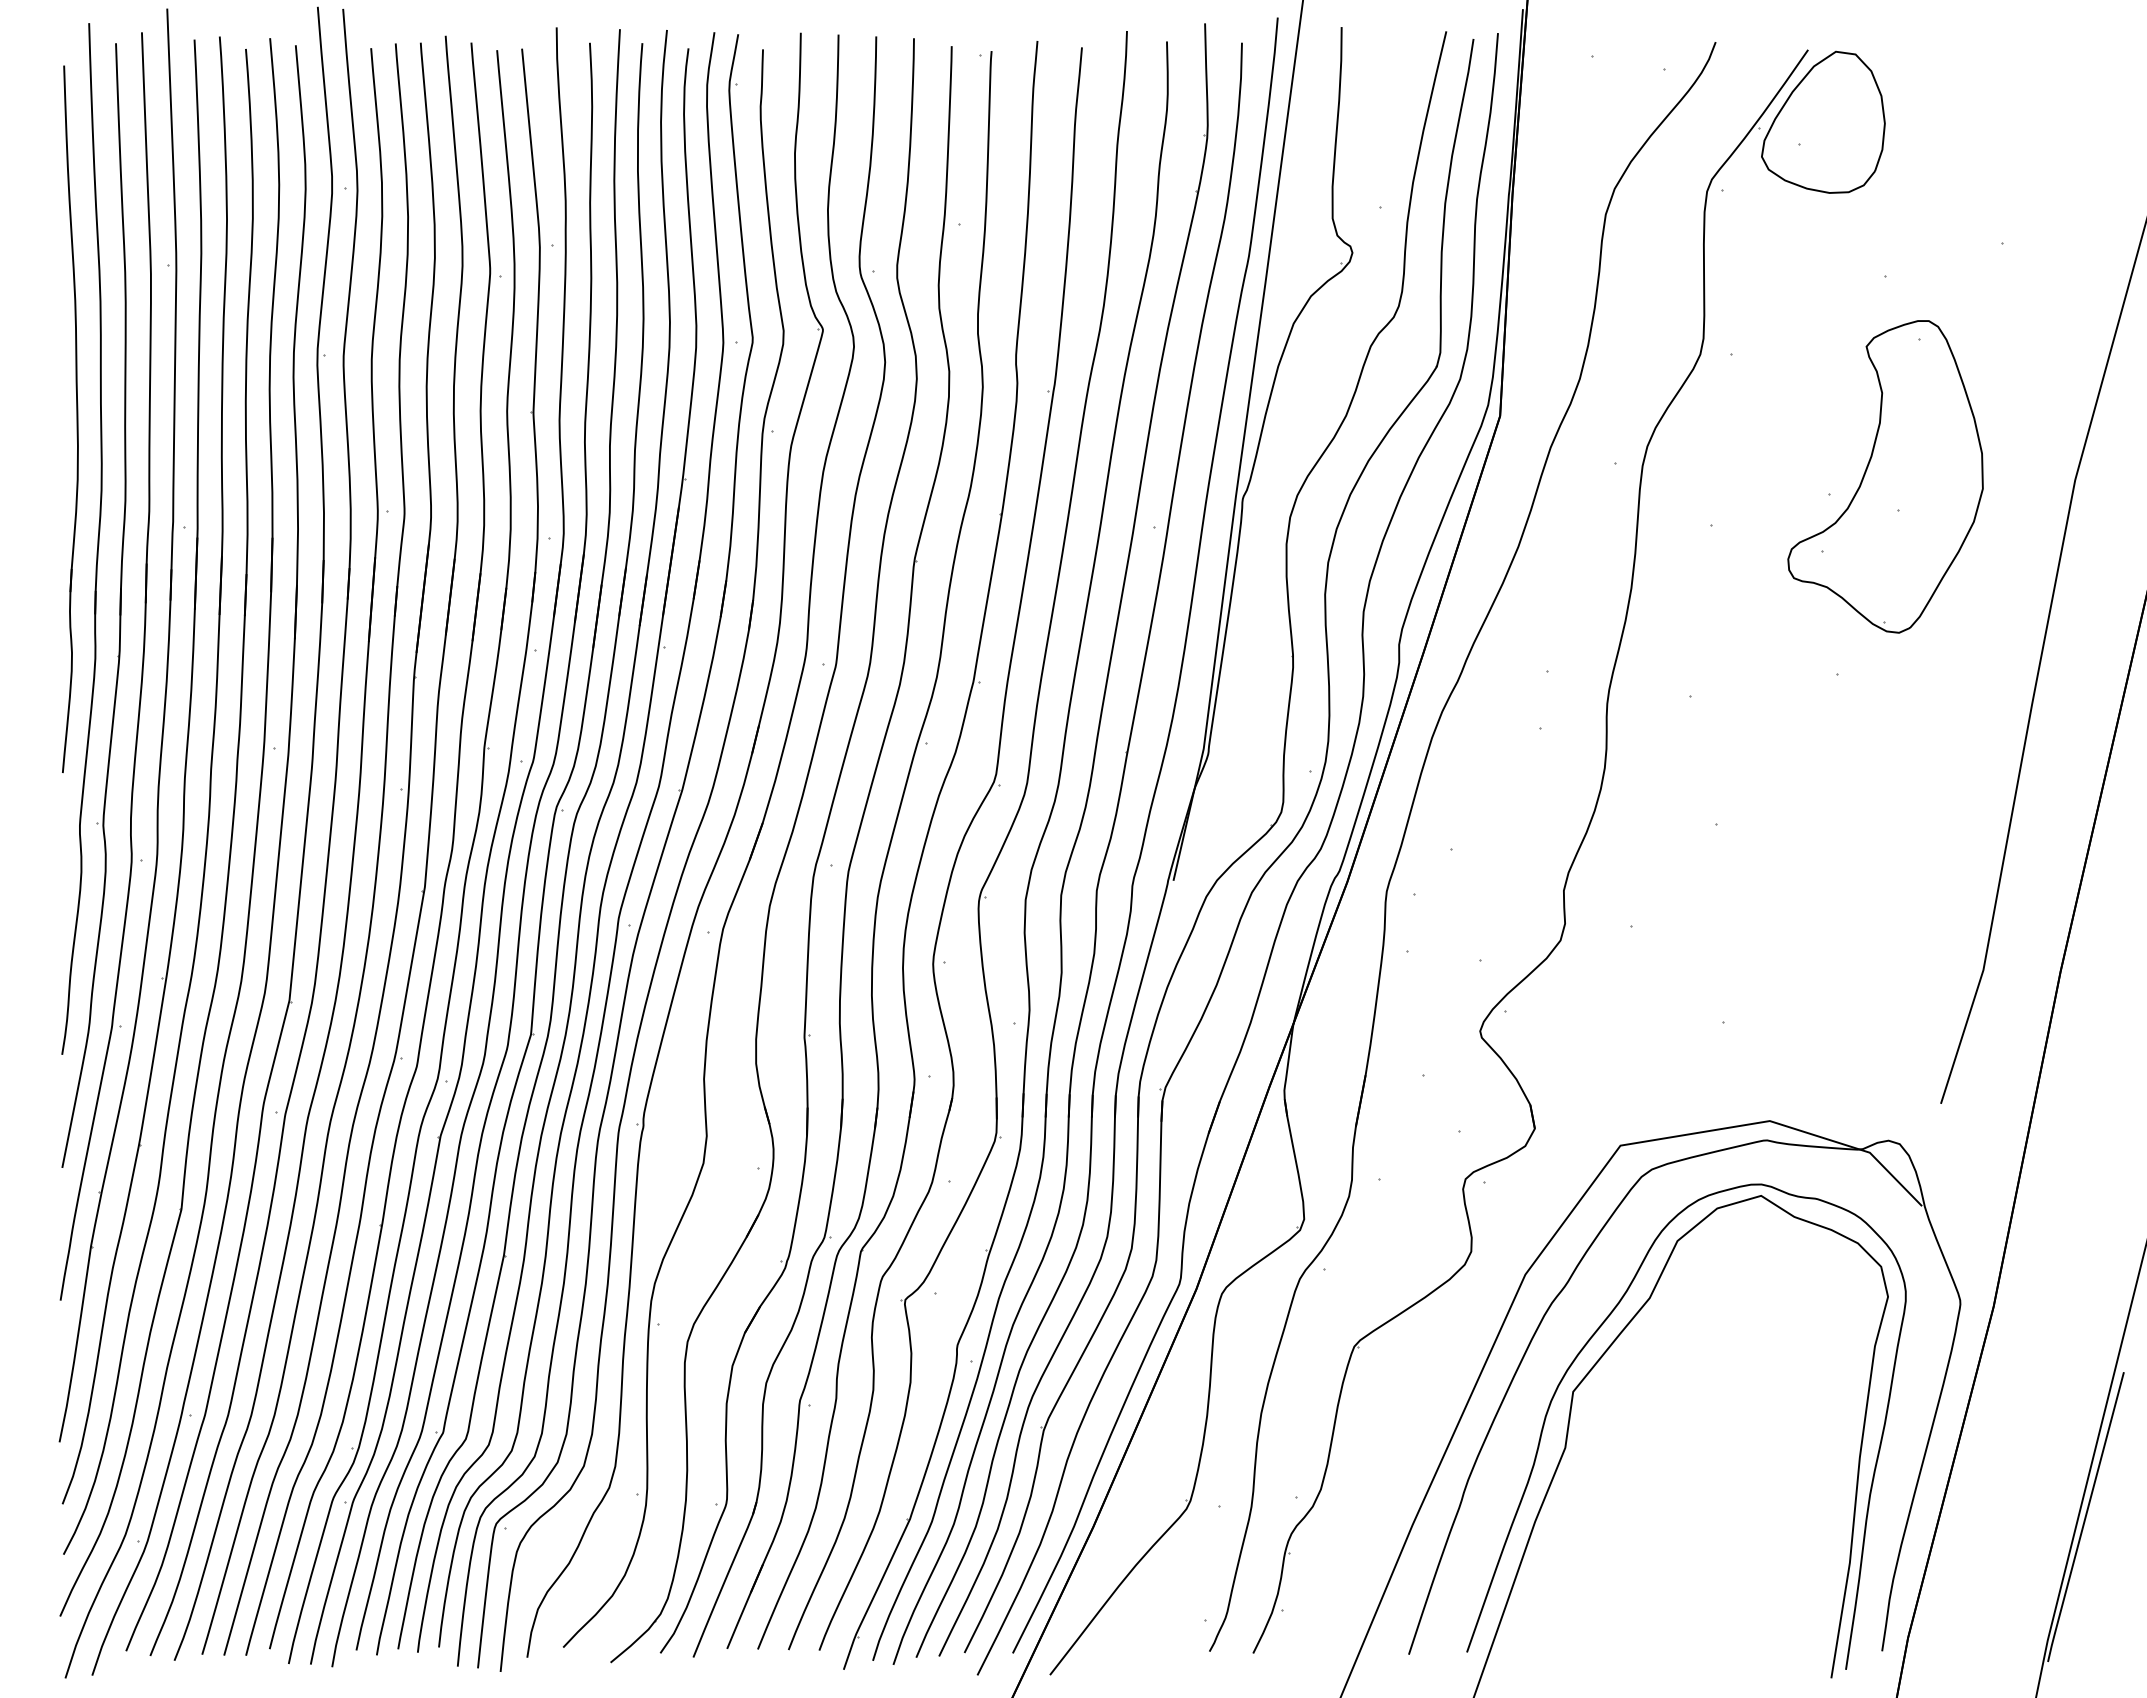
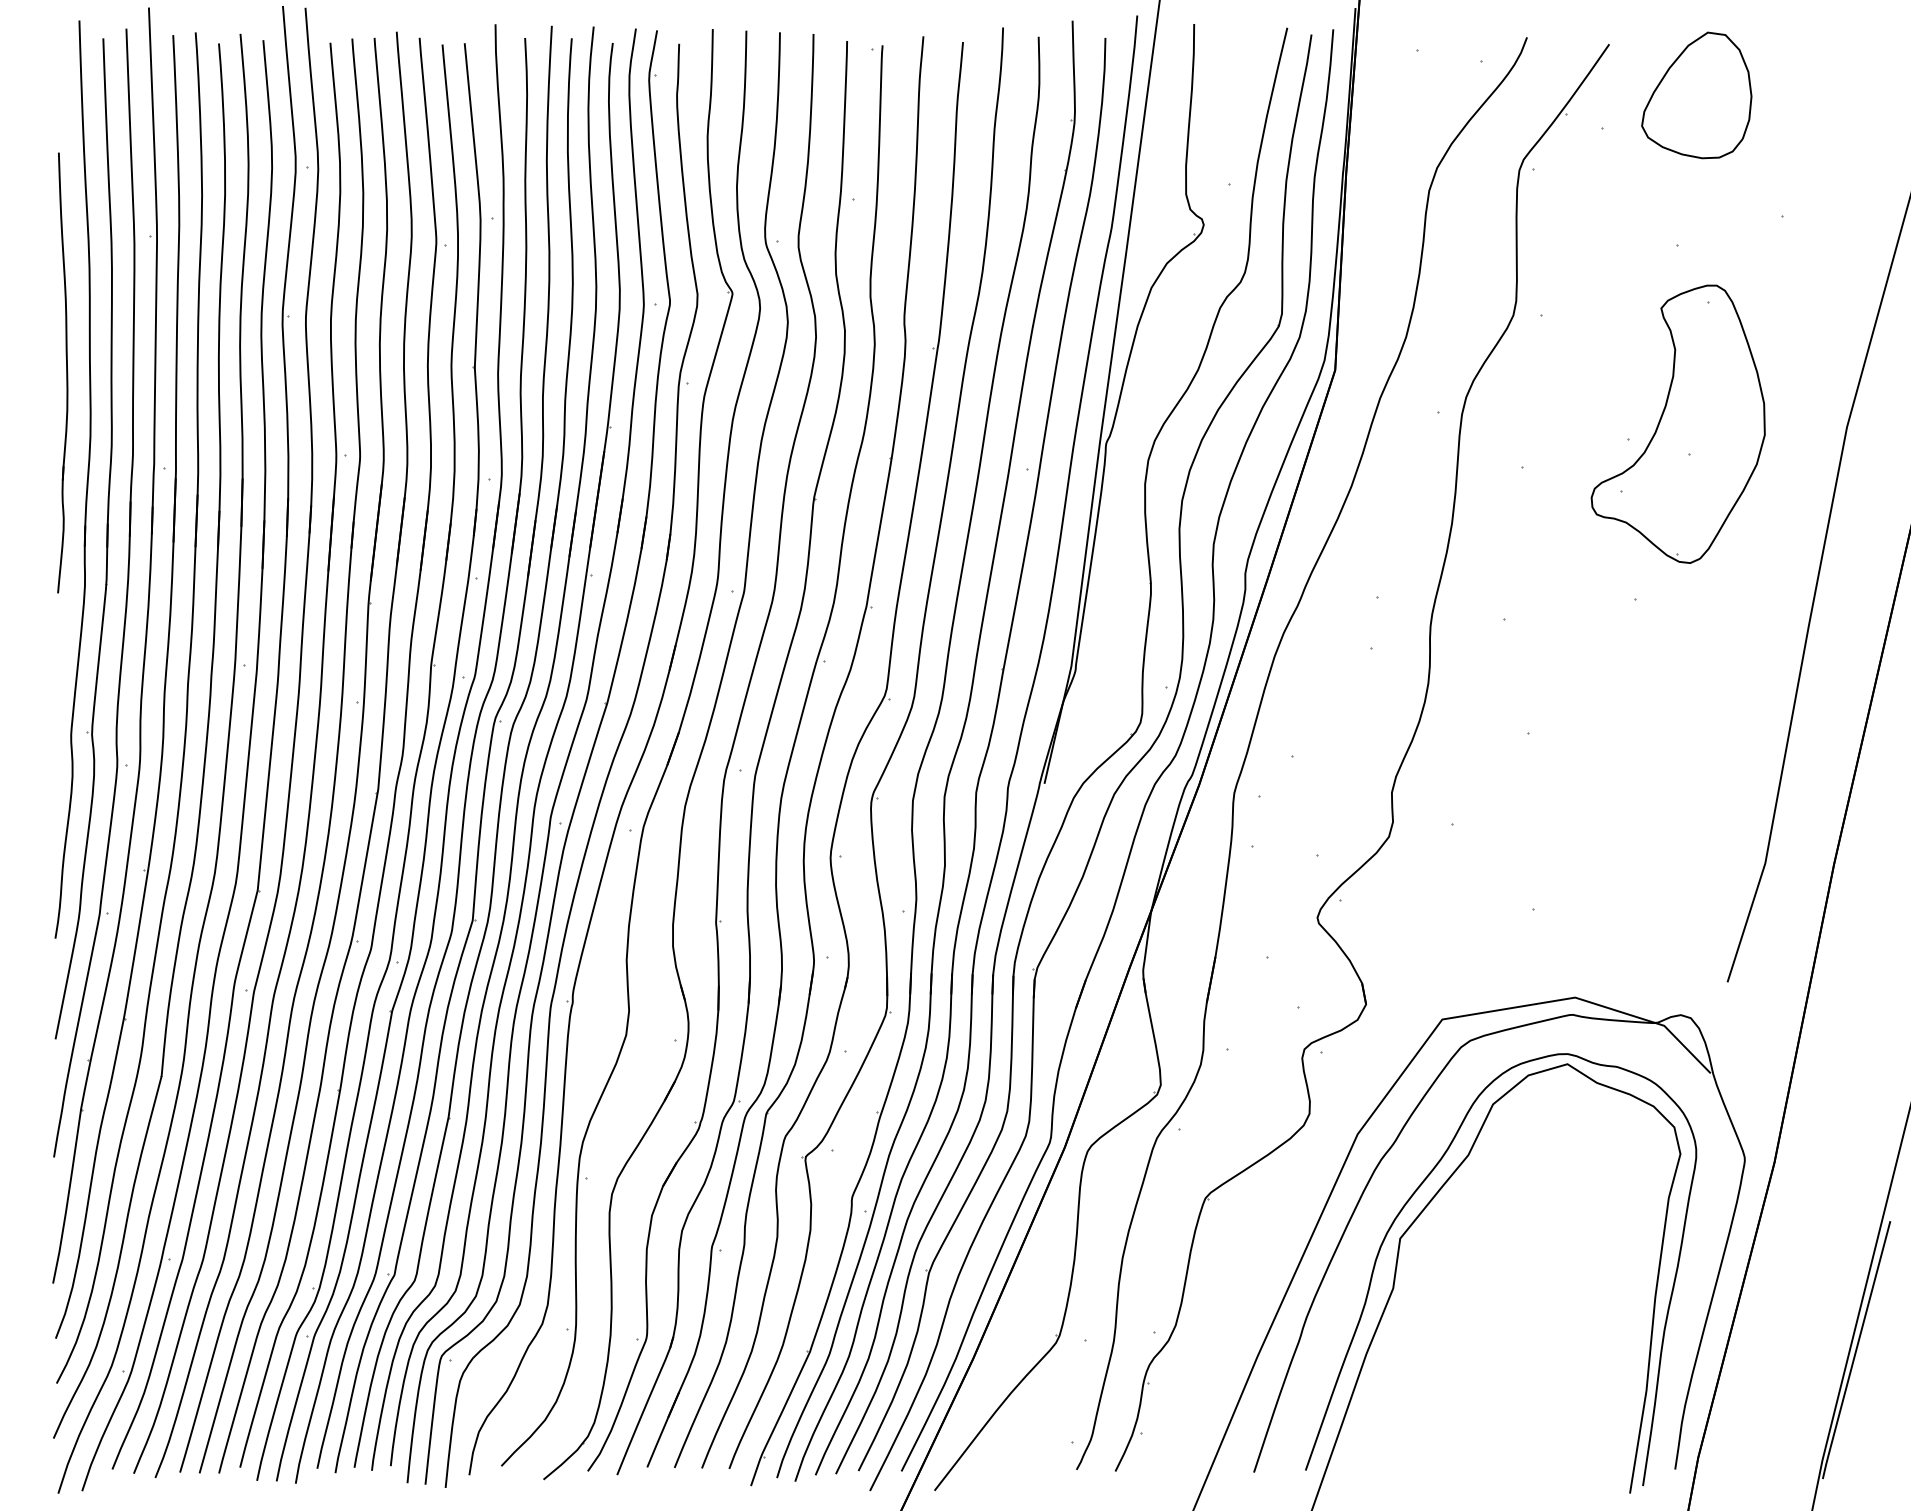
part: (1823, 121) -> (1696, 94), moved
part: (70, 418) -> (62, 372), size x0.7

